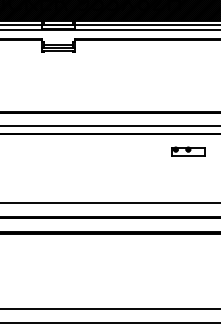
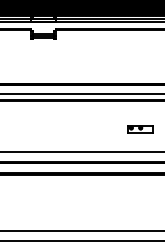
part: (188, 151) -> (140, 129), moved

